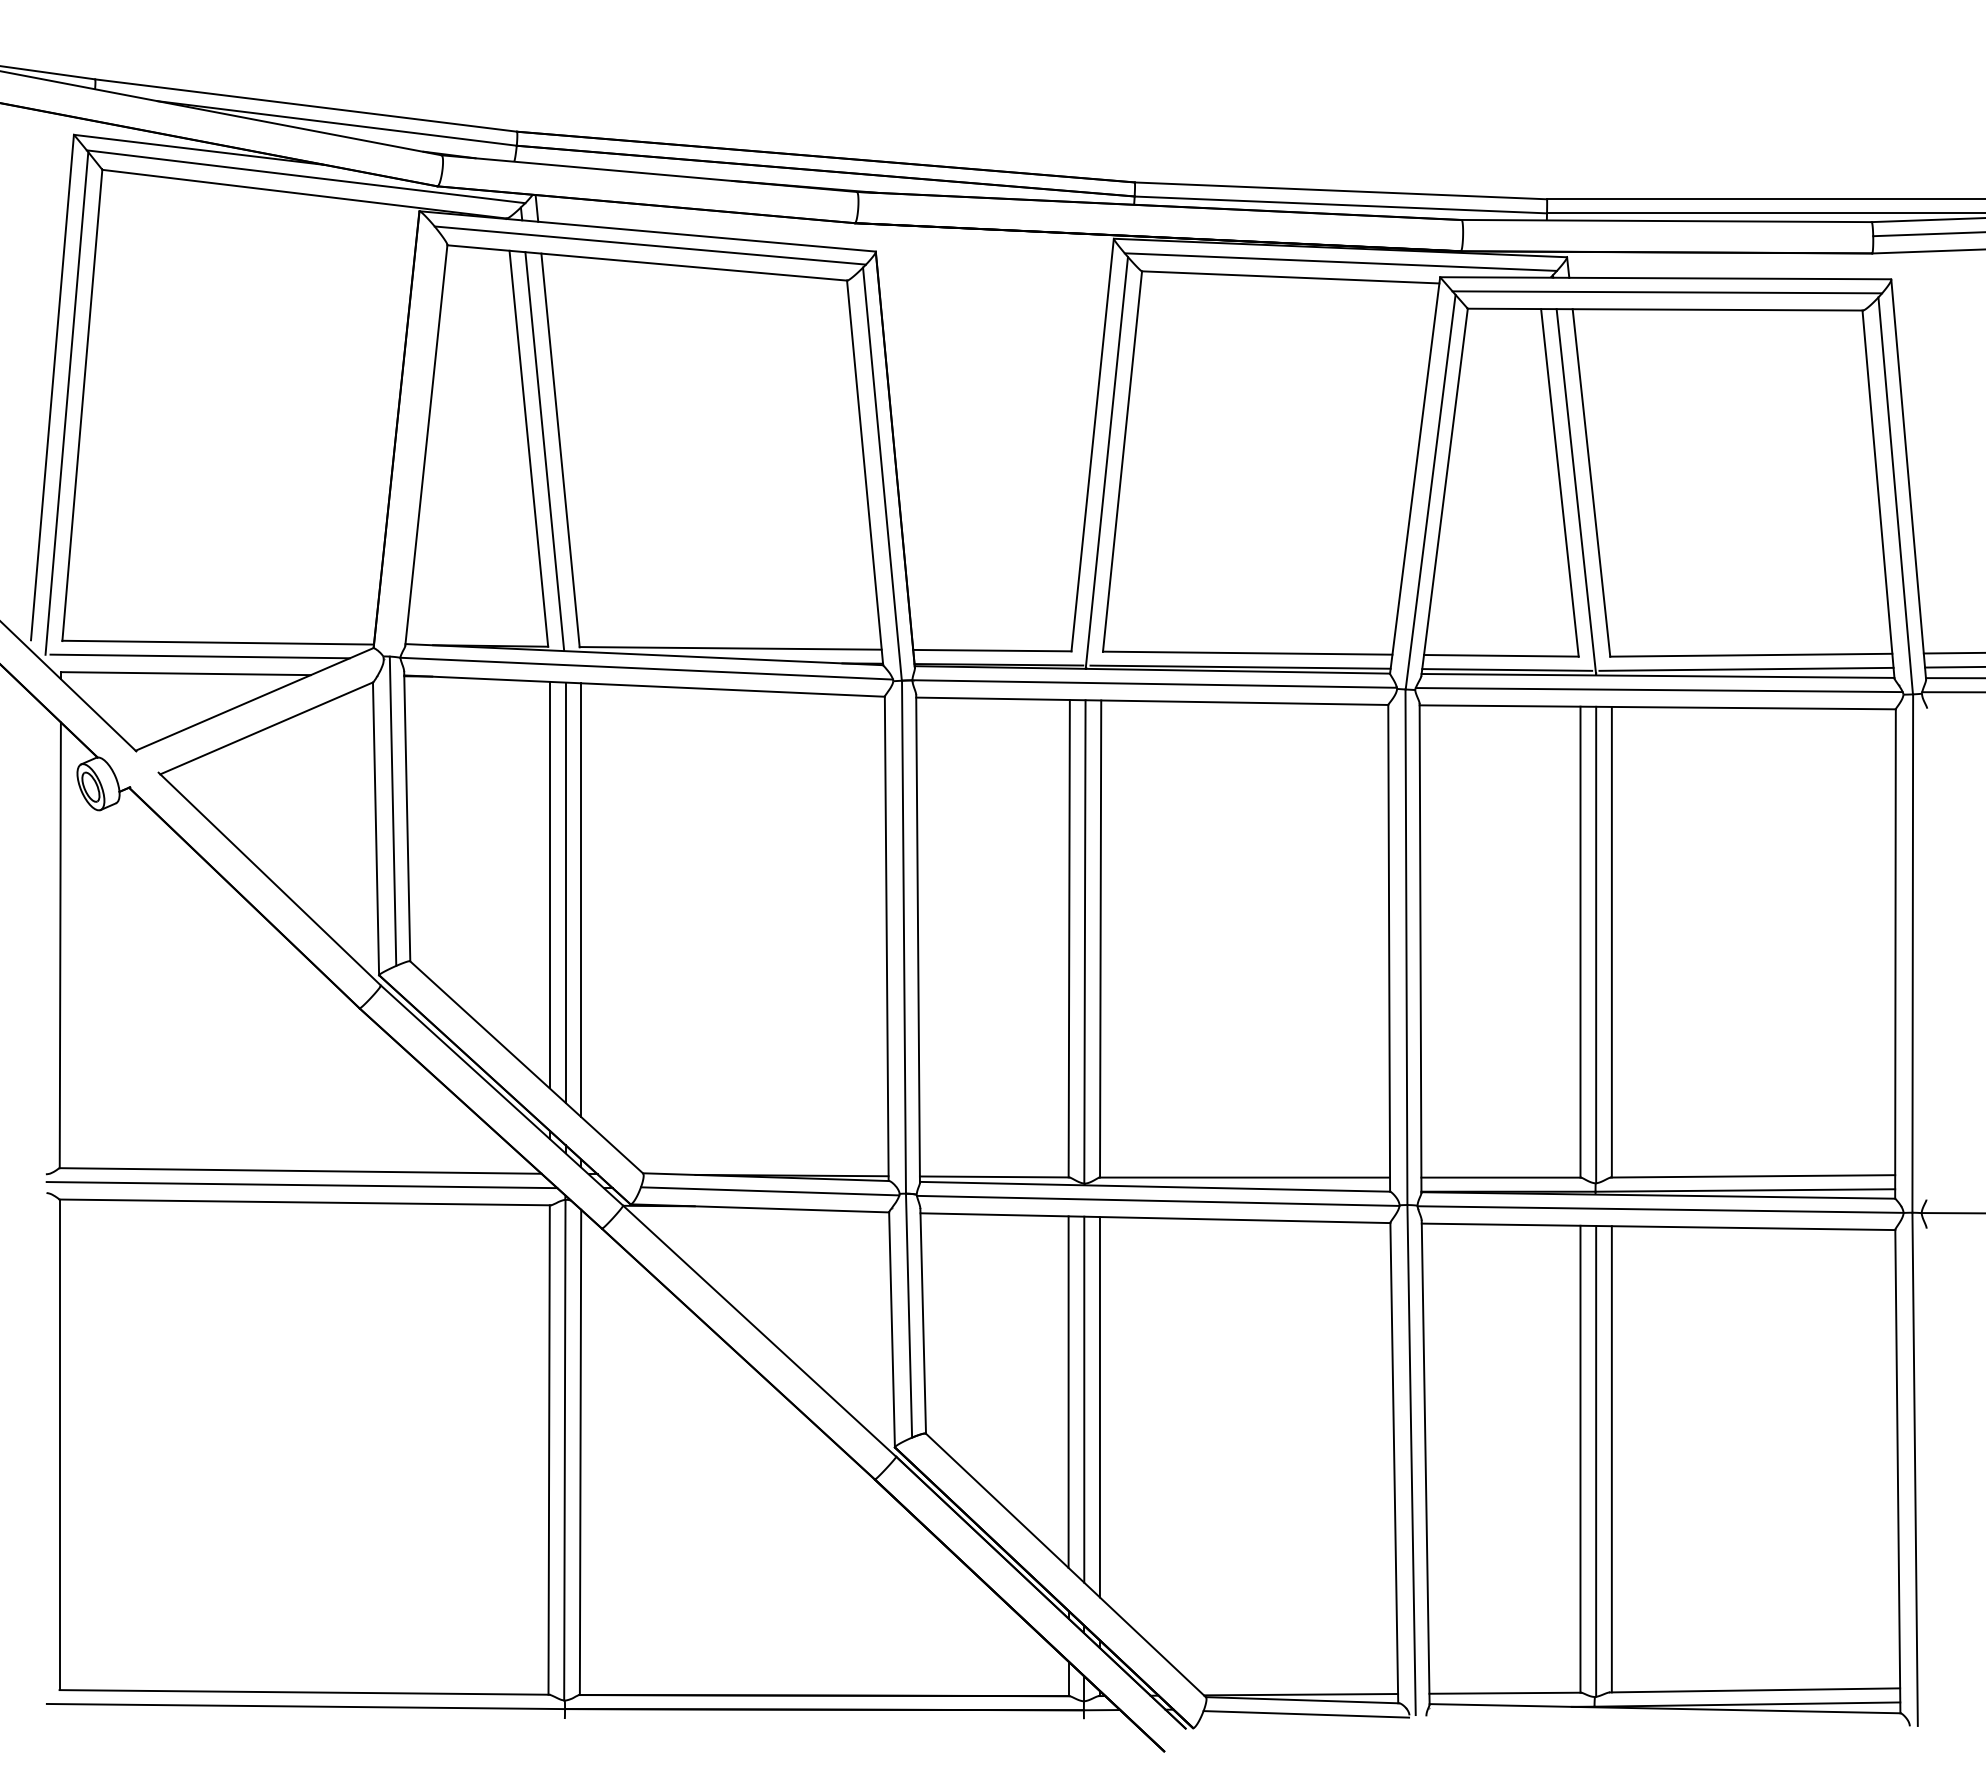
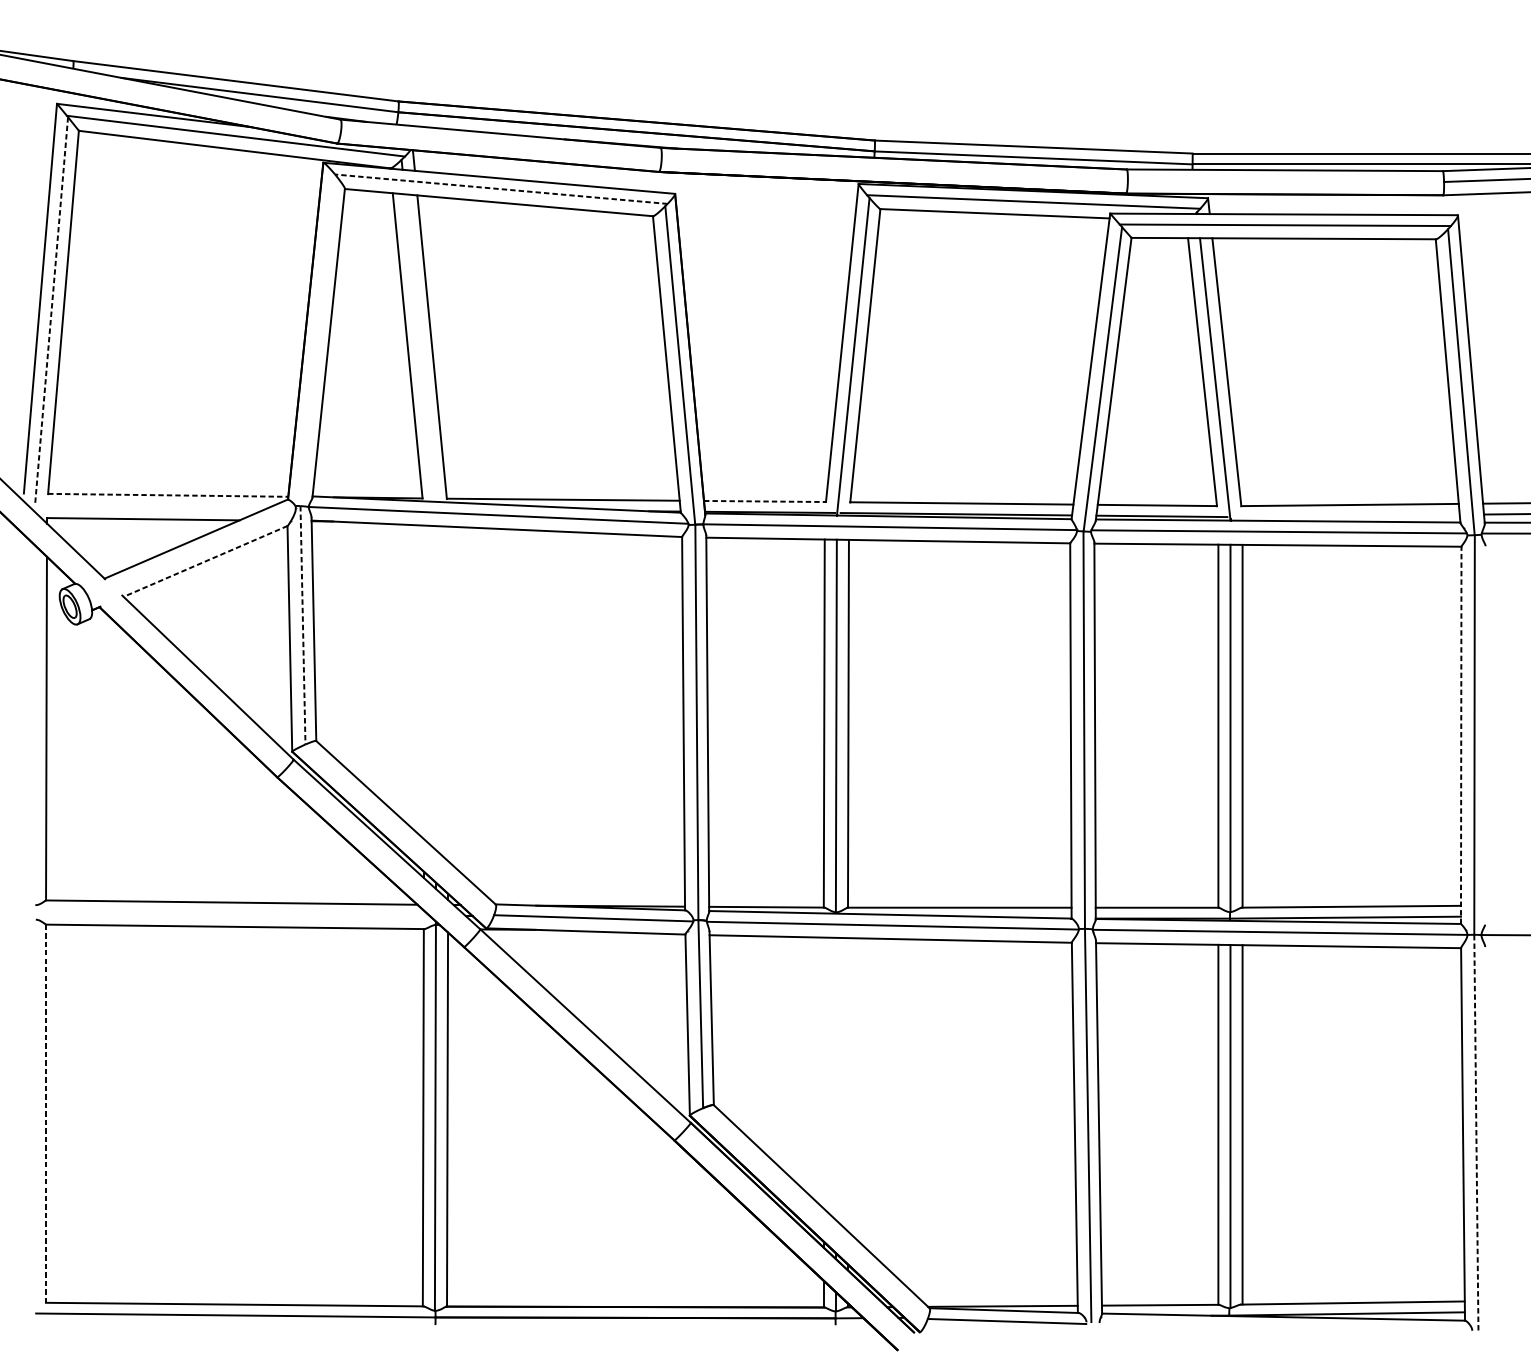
line: (649, 245) -> (500, 189), solid -> dashed
line: (66, 403) -> (51, 310), solid -> dashed
line: (544, 451) -> (419, 347), removed
line: (218, 642) -> (168, 495), solid -> dashed
line: (992, 650) -> (765, 501), solid -> dashed
line: (199, 656) -> (153, 506), removed
line: (1746, 668) -> (1346, 515), removed
line: (266, 728) -> (205, 561), solid -> dashed
line: (393, 811) -> (303, 625), solid -> dashed
line: (549, 884) -> (423, 681), removed
line: (565, 892) -> (435, 687), removed
line: (581, 899) -> (448, 693), removed
line: (1895, 953) -> (1461, 734), solid -> dashed
line: (301, 1185) -> (232, 913), removed
line: (1068, 1391) -> (823, 1072), removed
line: (1084, 1399) -> (836, 1078), removed
line: (1099, 1407) -> (847, 1084), removed
line: (59, 1445) -> (45, 1114), solid -> dashed
line: (1915, 1469) -> (1476, 1132), solid -> dashed

